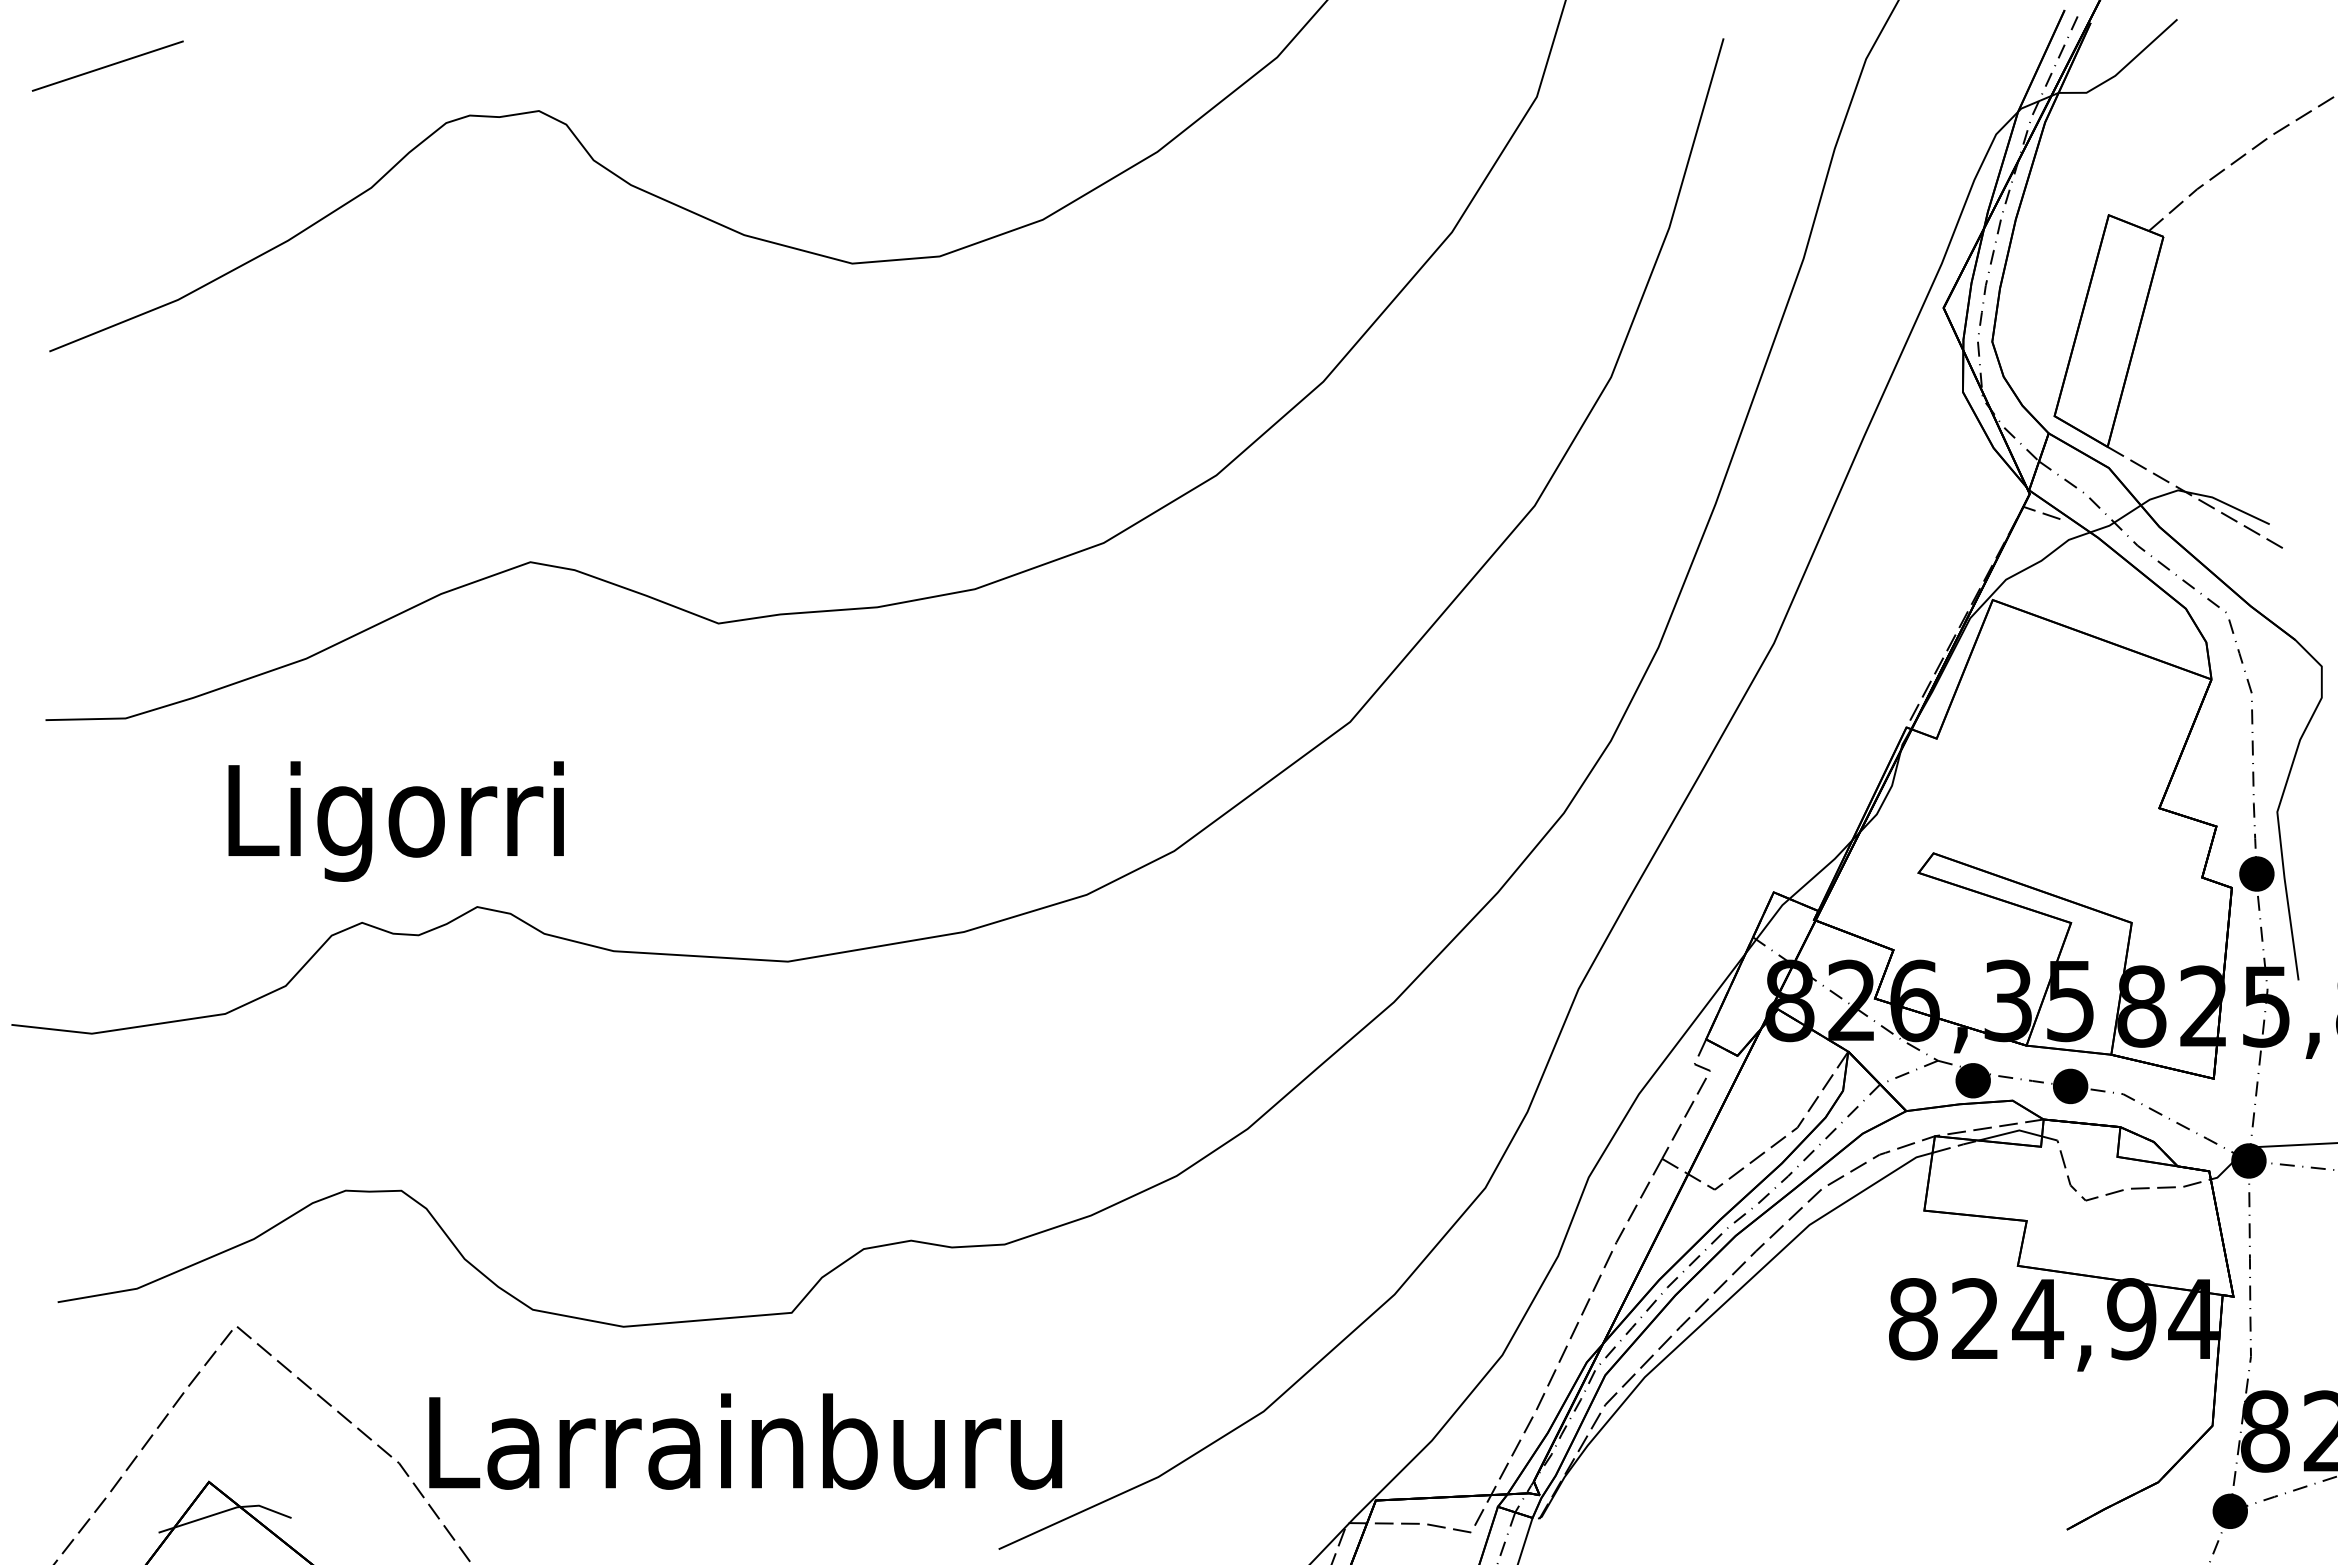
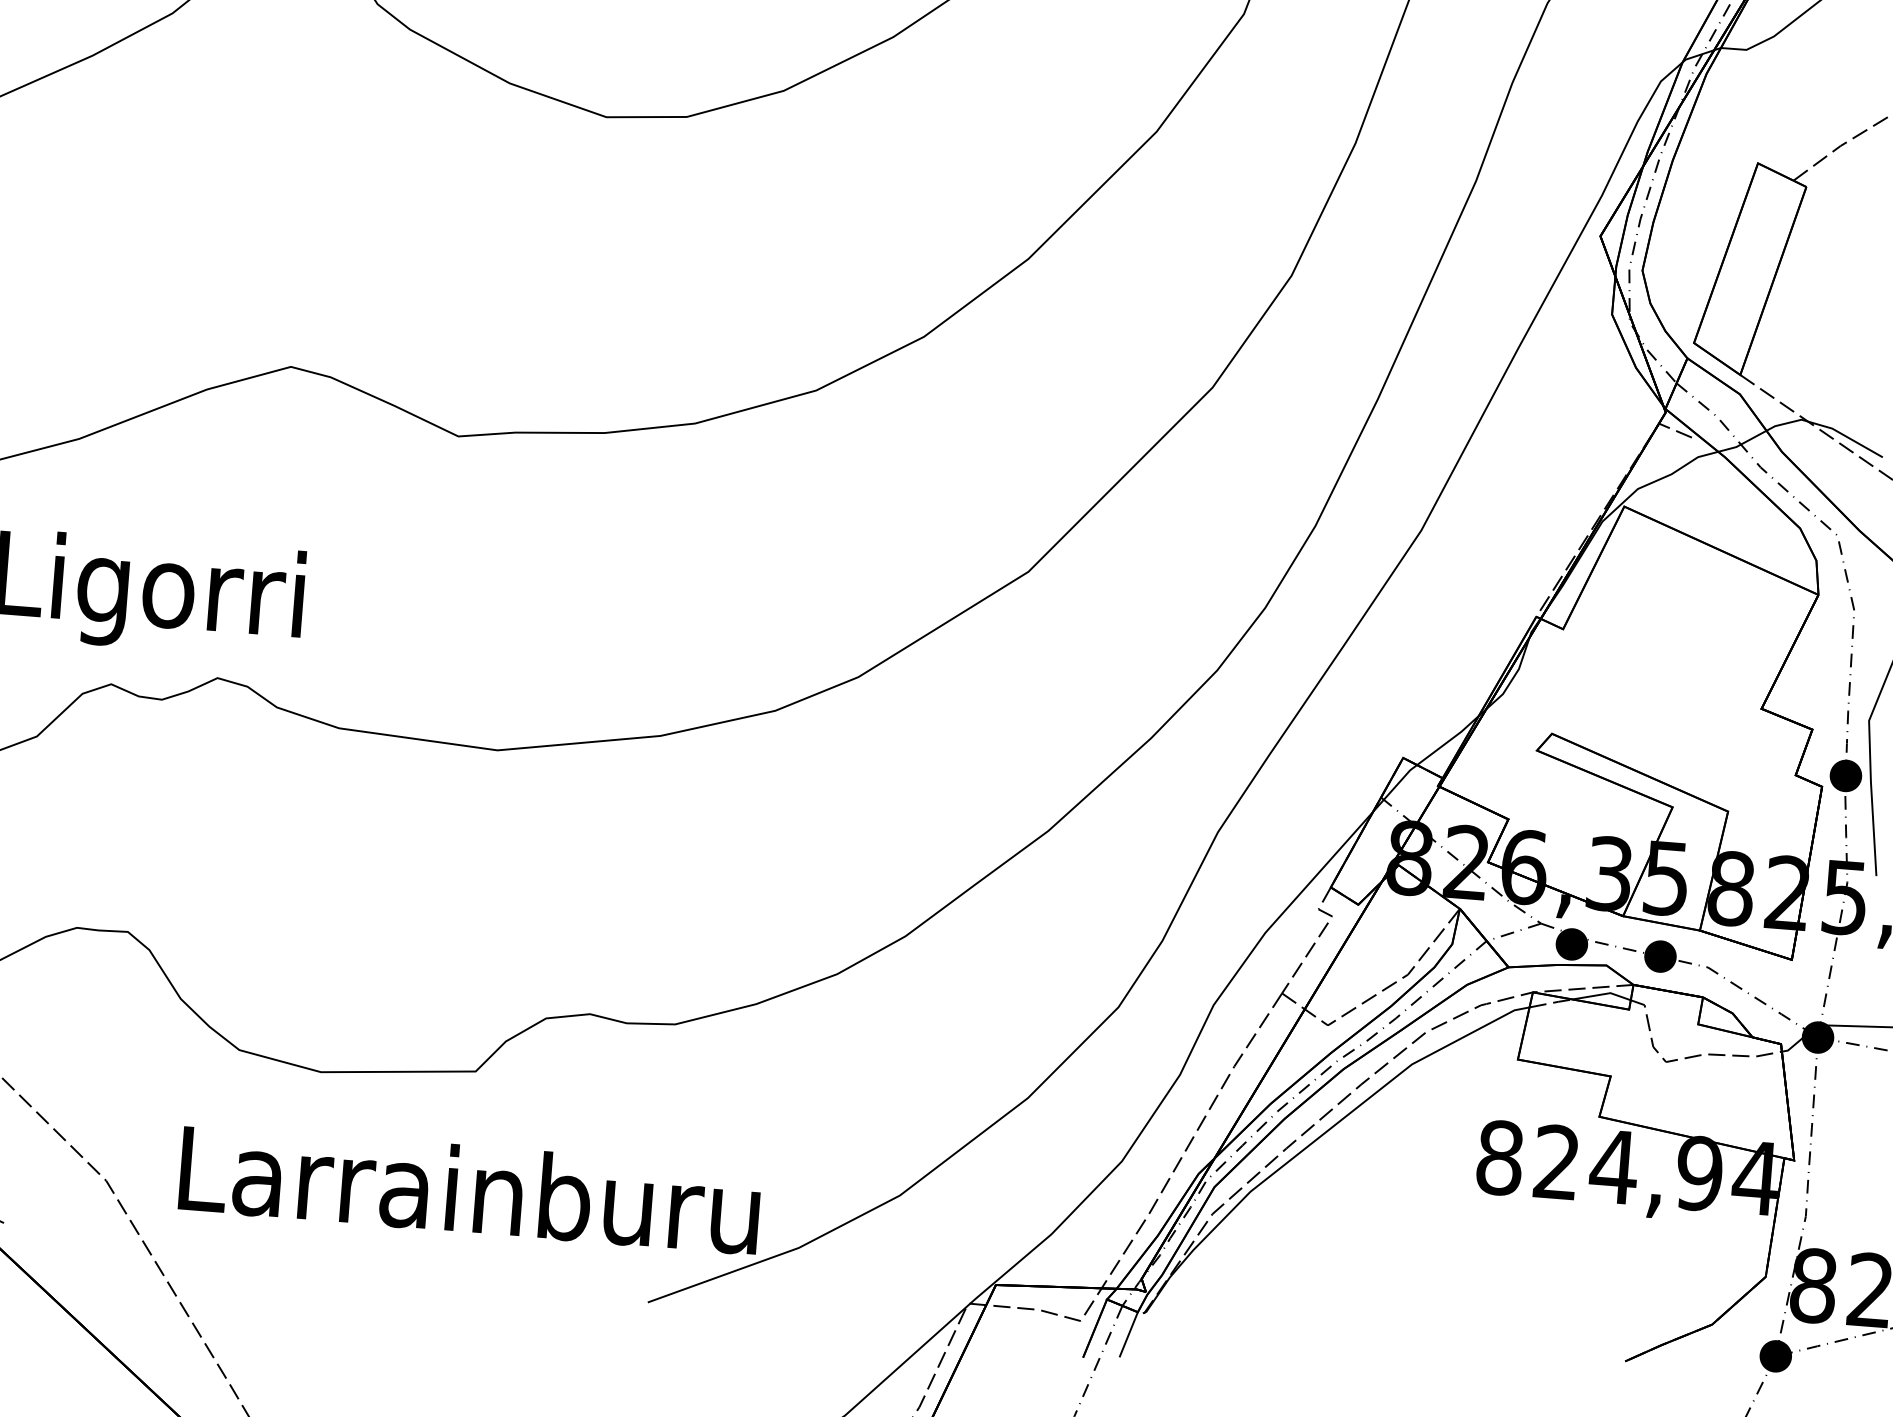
text: (745, 1441) -> (469, 1189), moved

